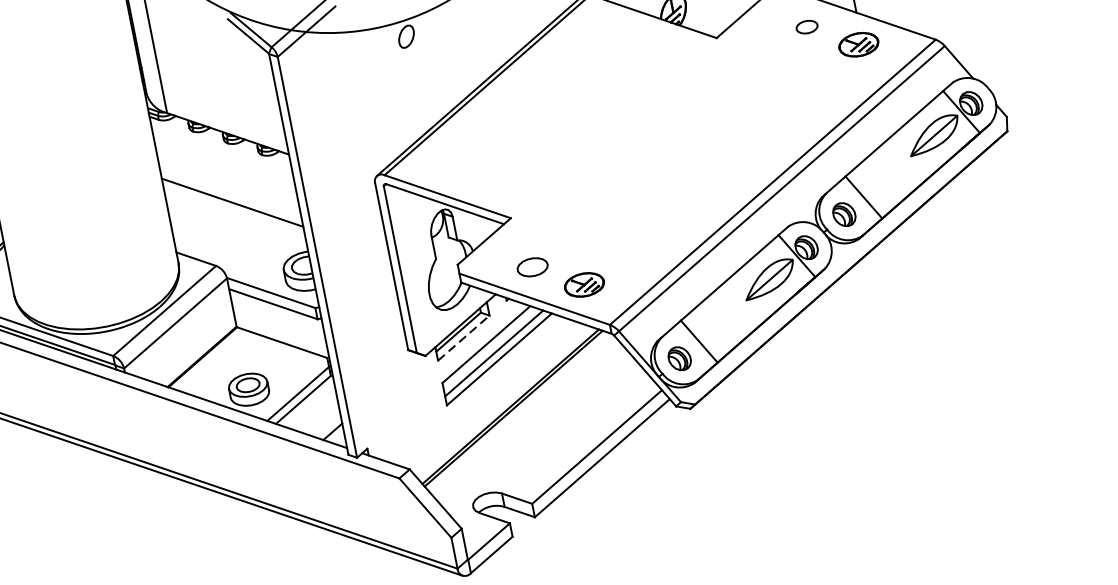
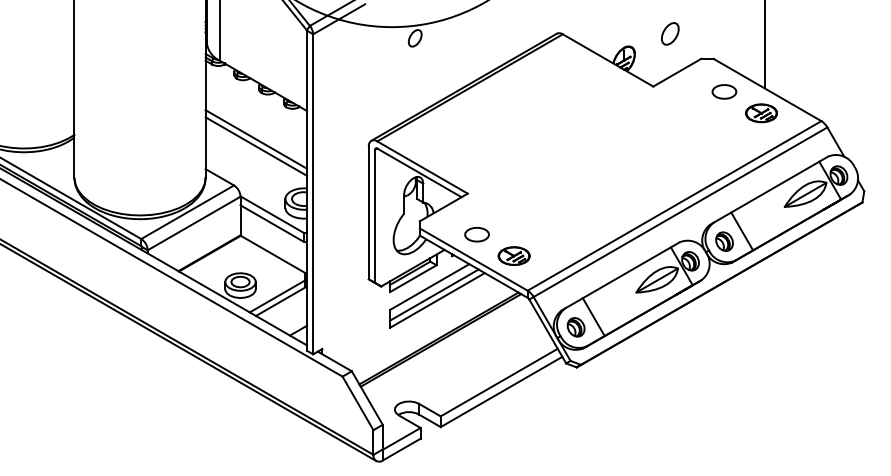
part: (807, 26) -> (724, 91), size x1.43
line: (234, 211) -> (256, 146), added
line: (463, 337) -> (413, 278), dashed -> solid

